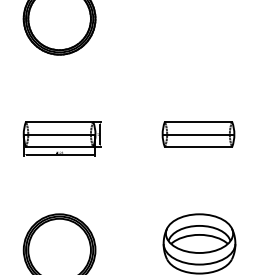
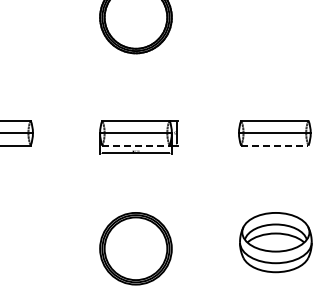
line: (59, 146) -> (135, 145), solid -> dashed
line: (198, 146) -> (274, 145), solid -> dashed

